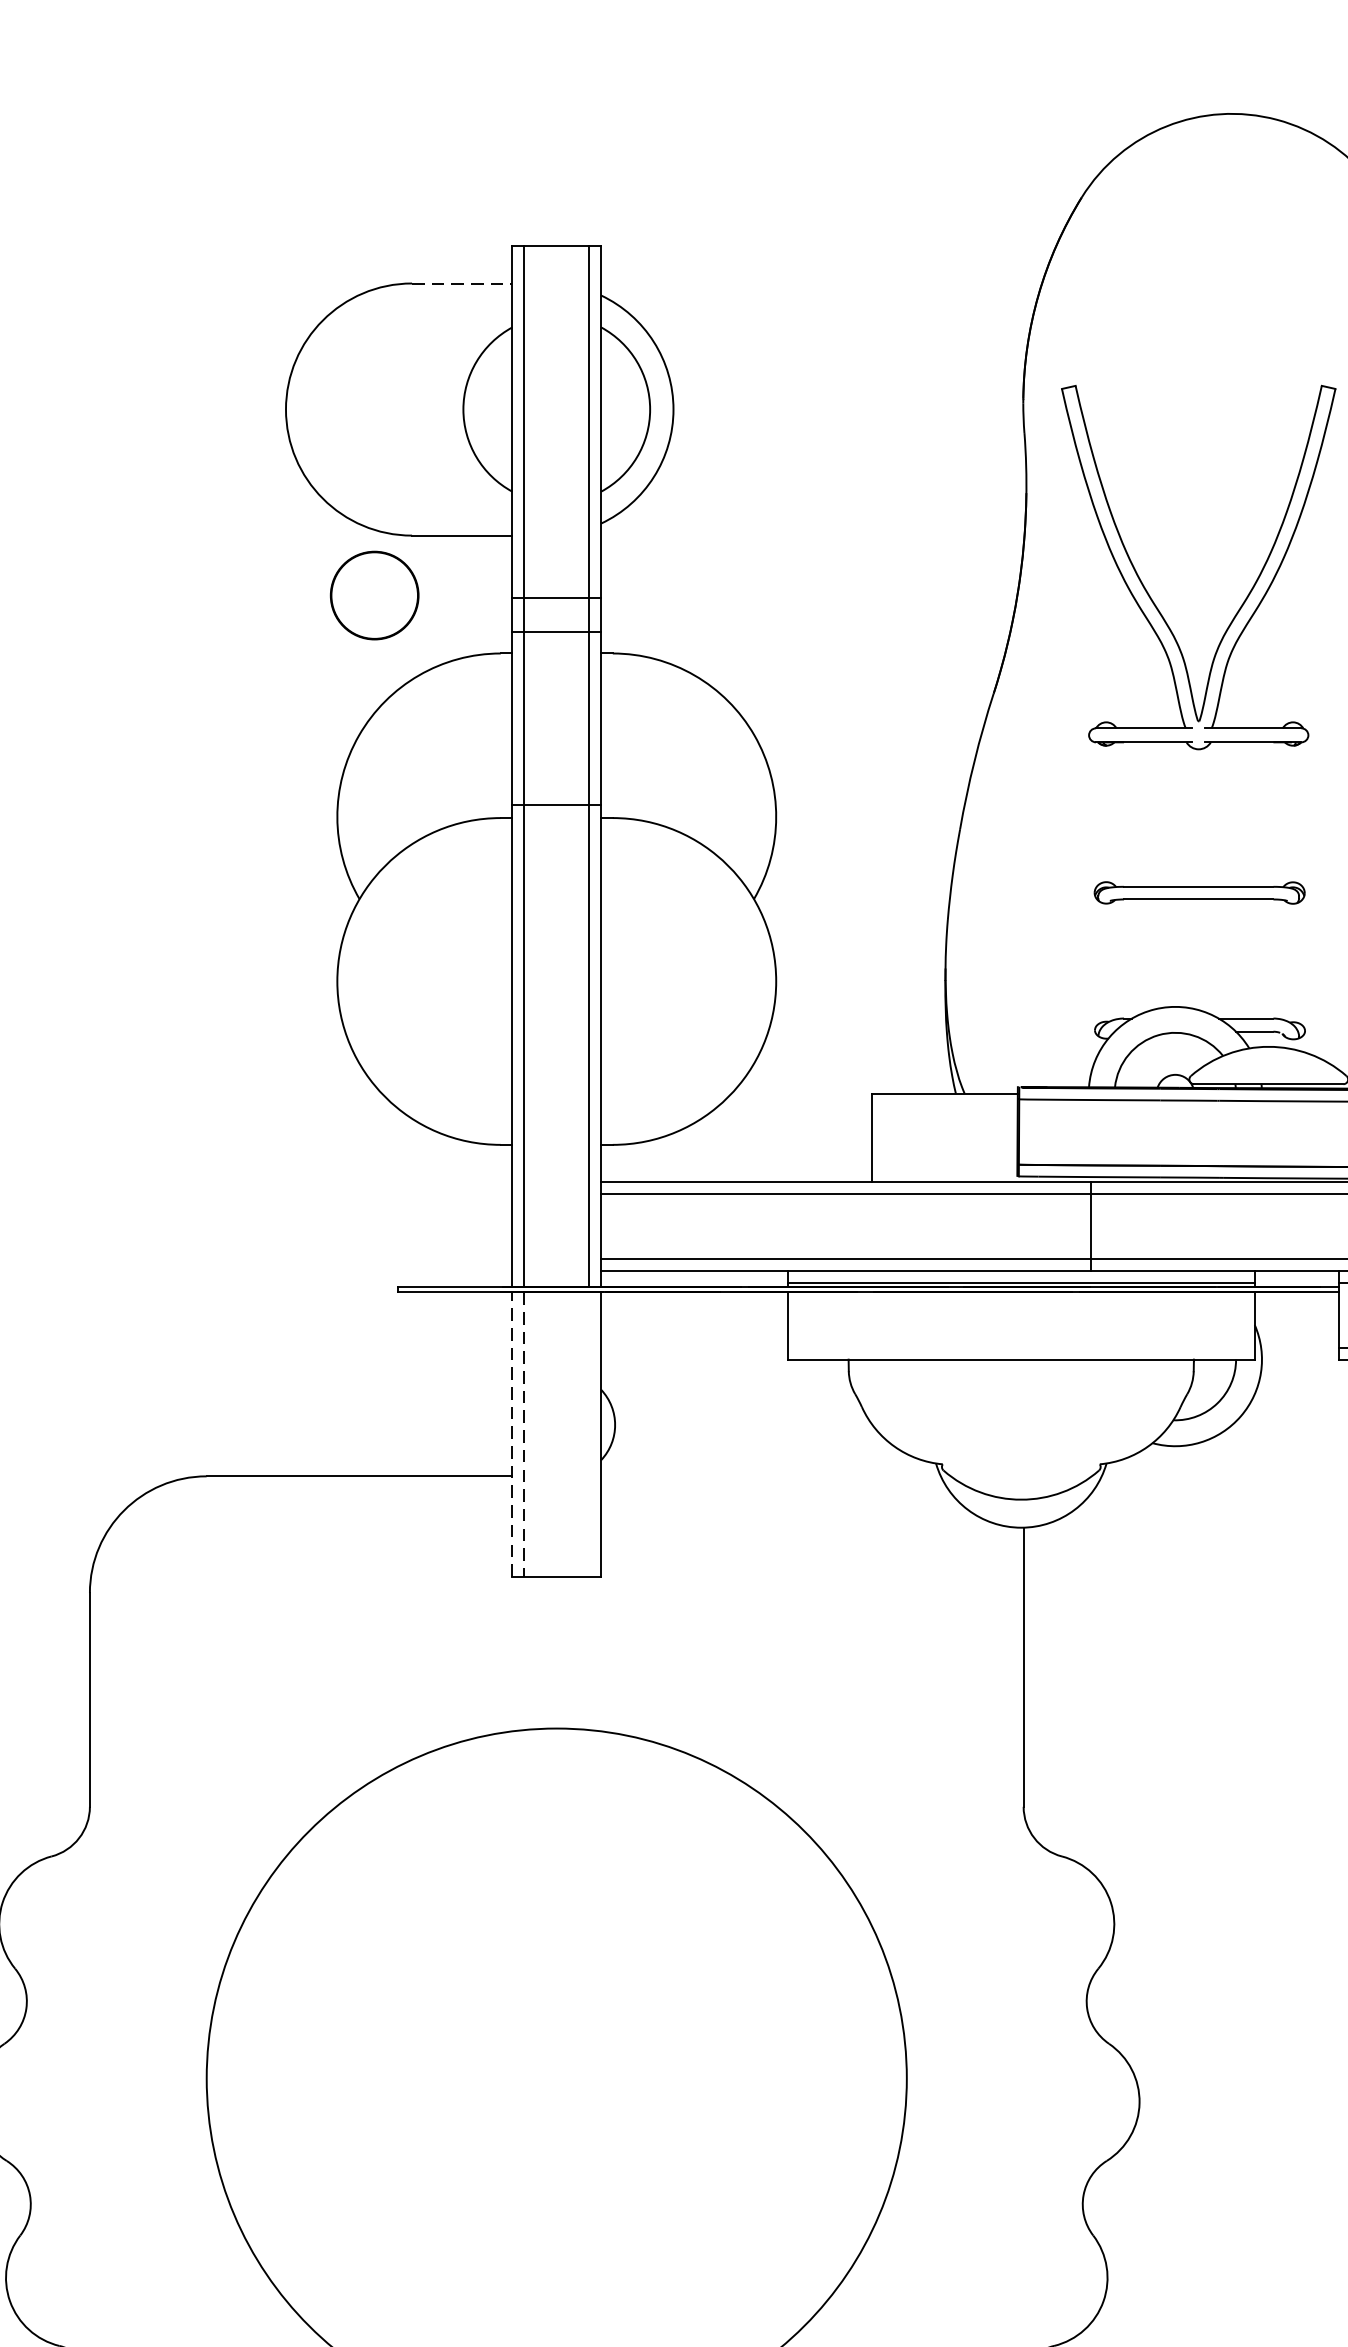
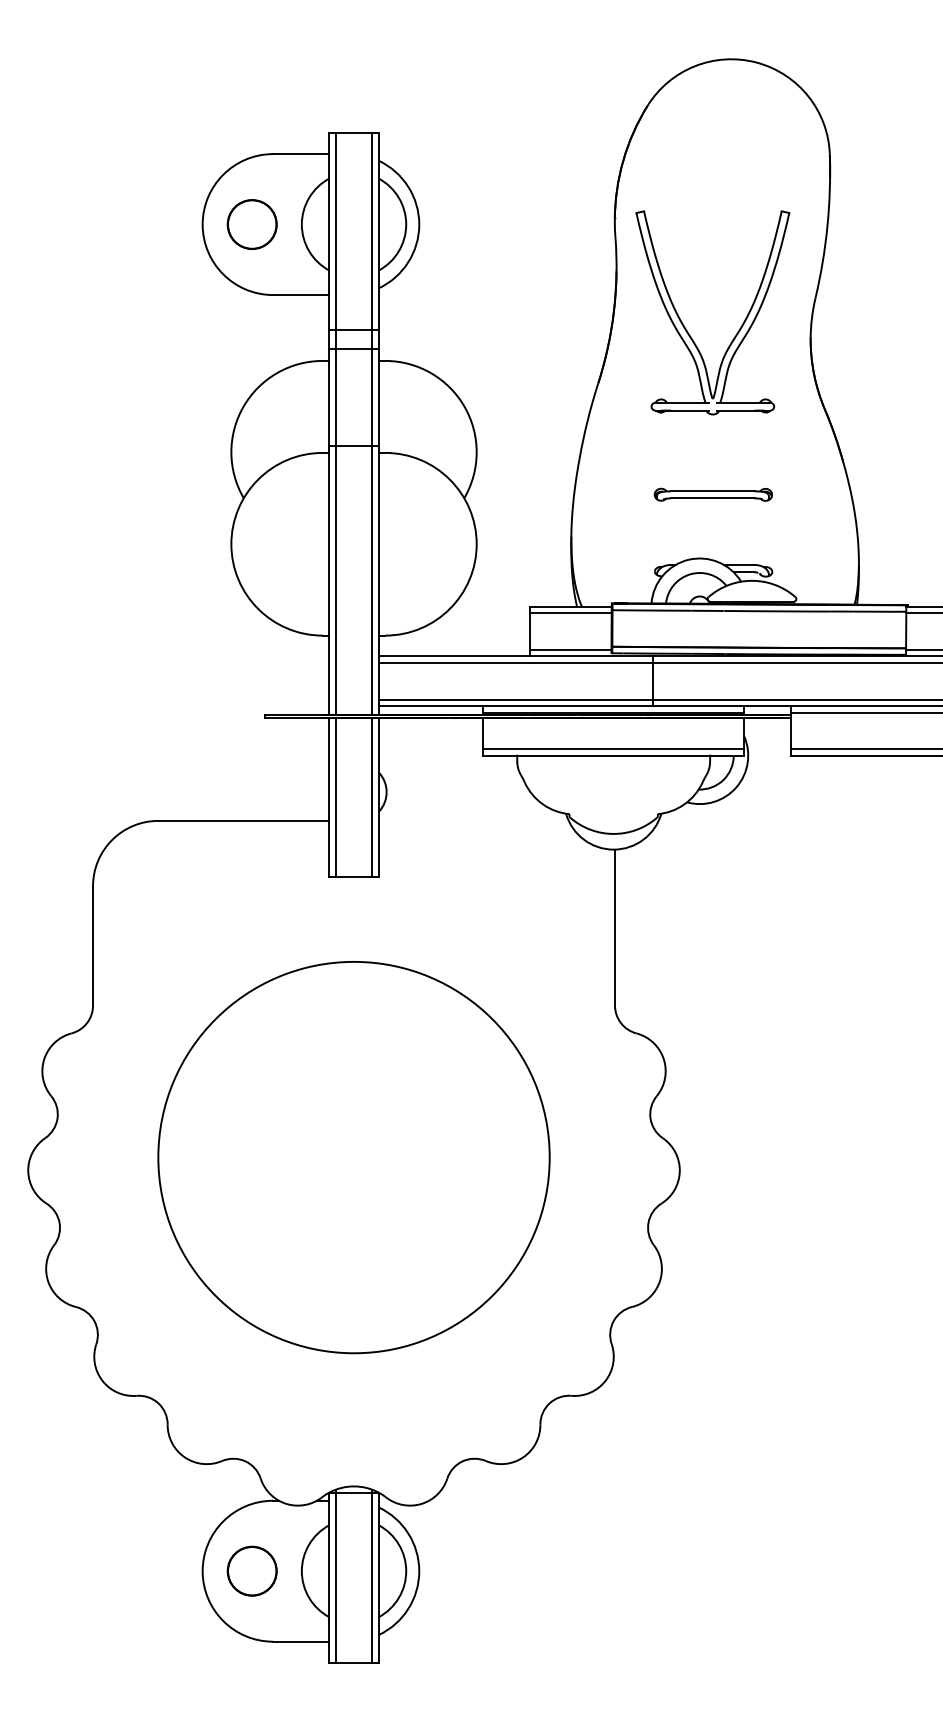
line: (462, 284) -> (301, 154), dashed -> solid
circle: (373, 595) -> (251, 224), moved
line: (944, 1105) -> (570, 613), added
line: (944, 1169) -> (570, 649), added
line: (1020, 1348) -> (613, 749), added
line: (512, 1434) -> (329, 797), dashed -> solid
line: (589, 1434) -> (372, 797), added
line: (523, 1436) -> (335, 798), dashed -> solid

